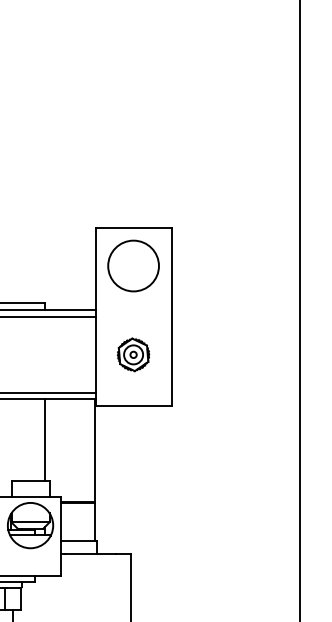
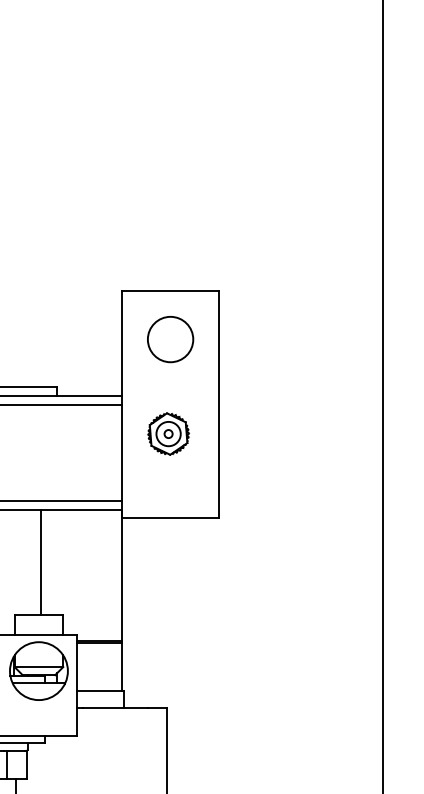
circle: (133, 265) -> (170, 339), size x0.7
part: (133, 354) -> (168, 433), moved
line: (44, 439) -> (40, 561), moved

